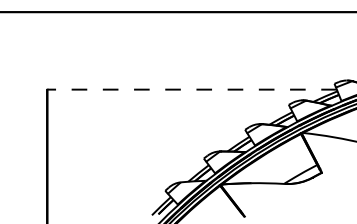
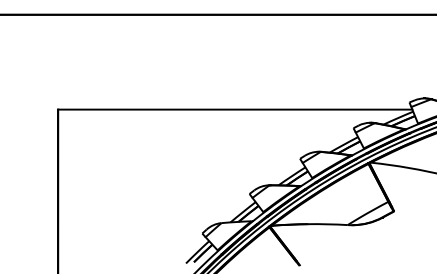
line: (191, 89) -> (234, 109), dashed -> solid

